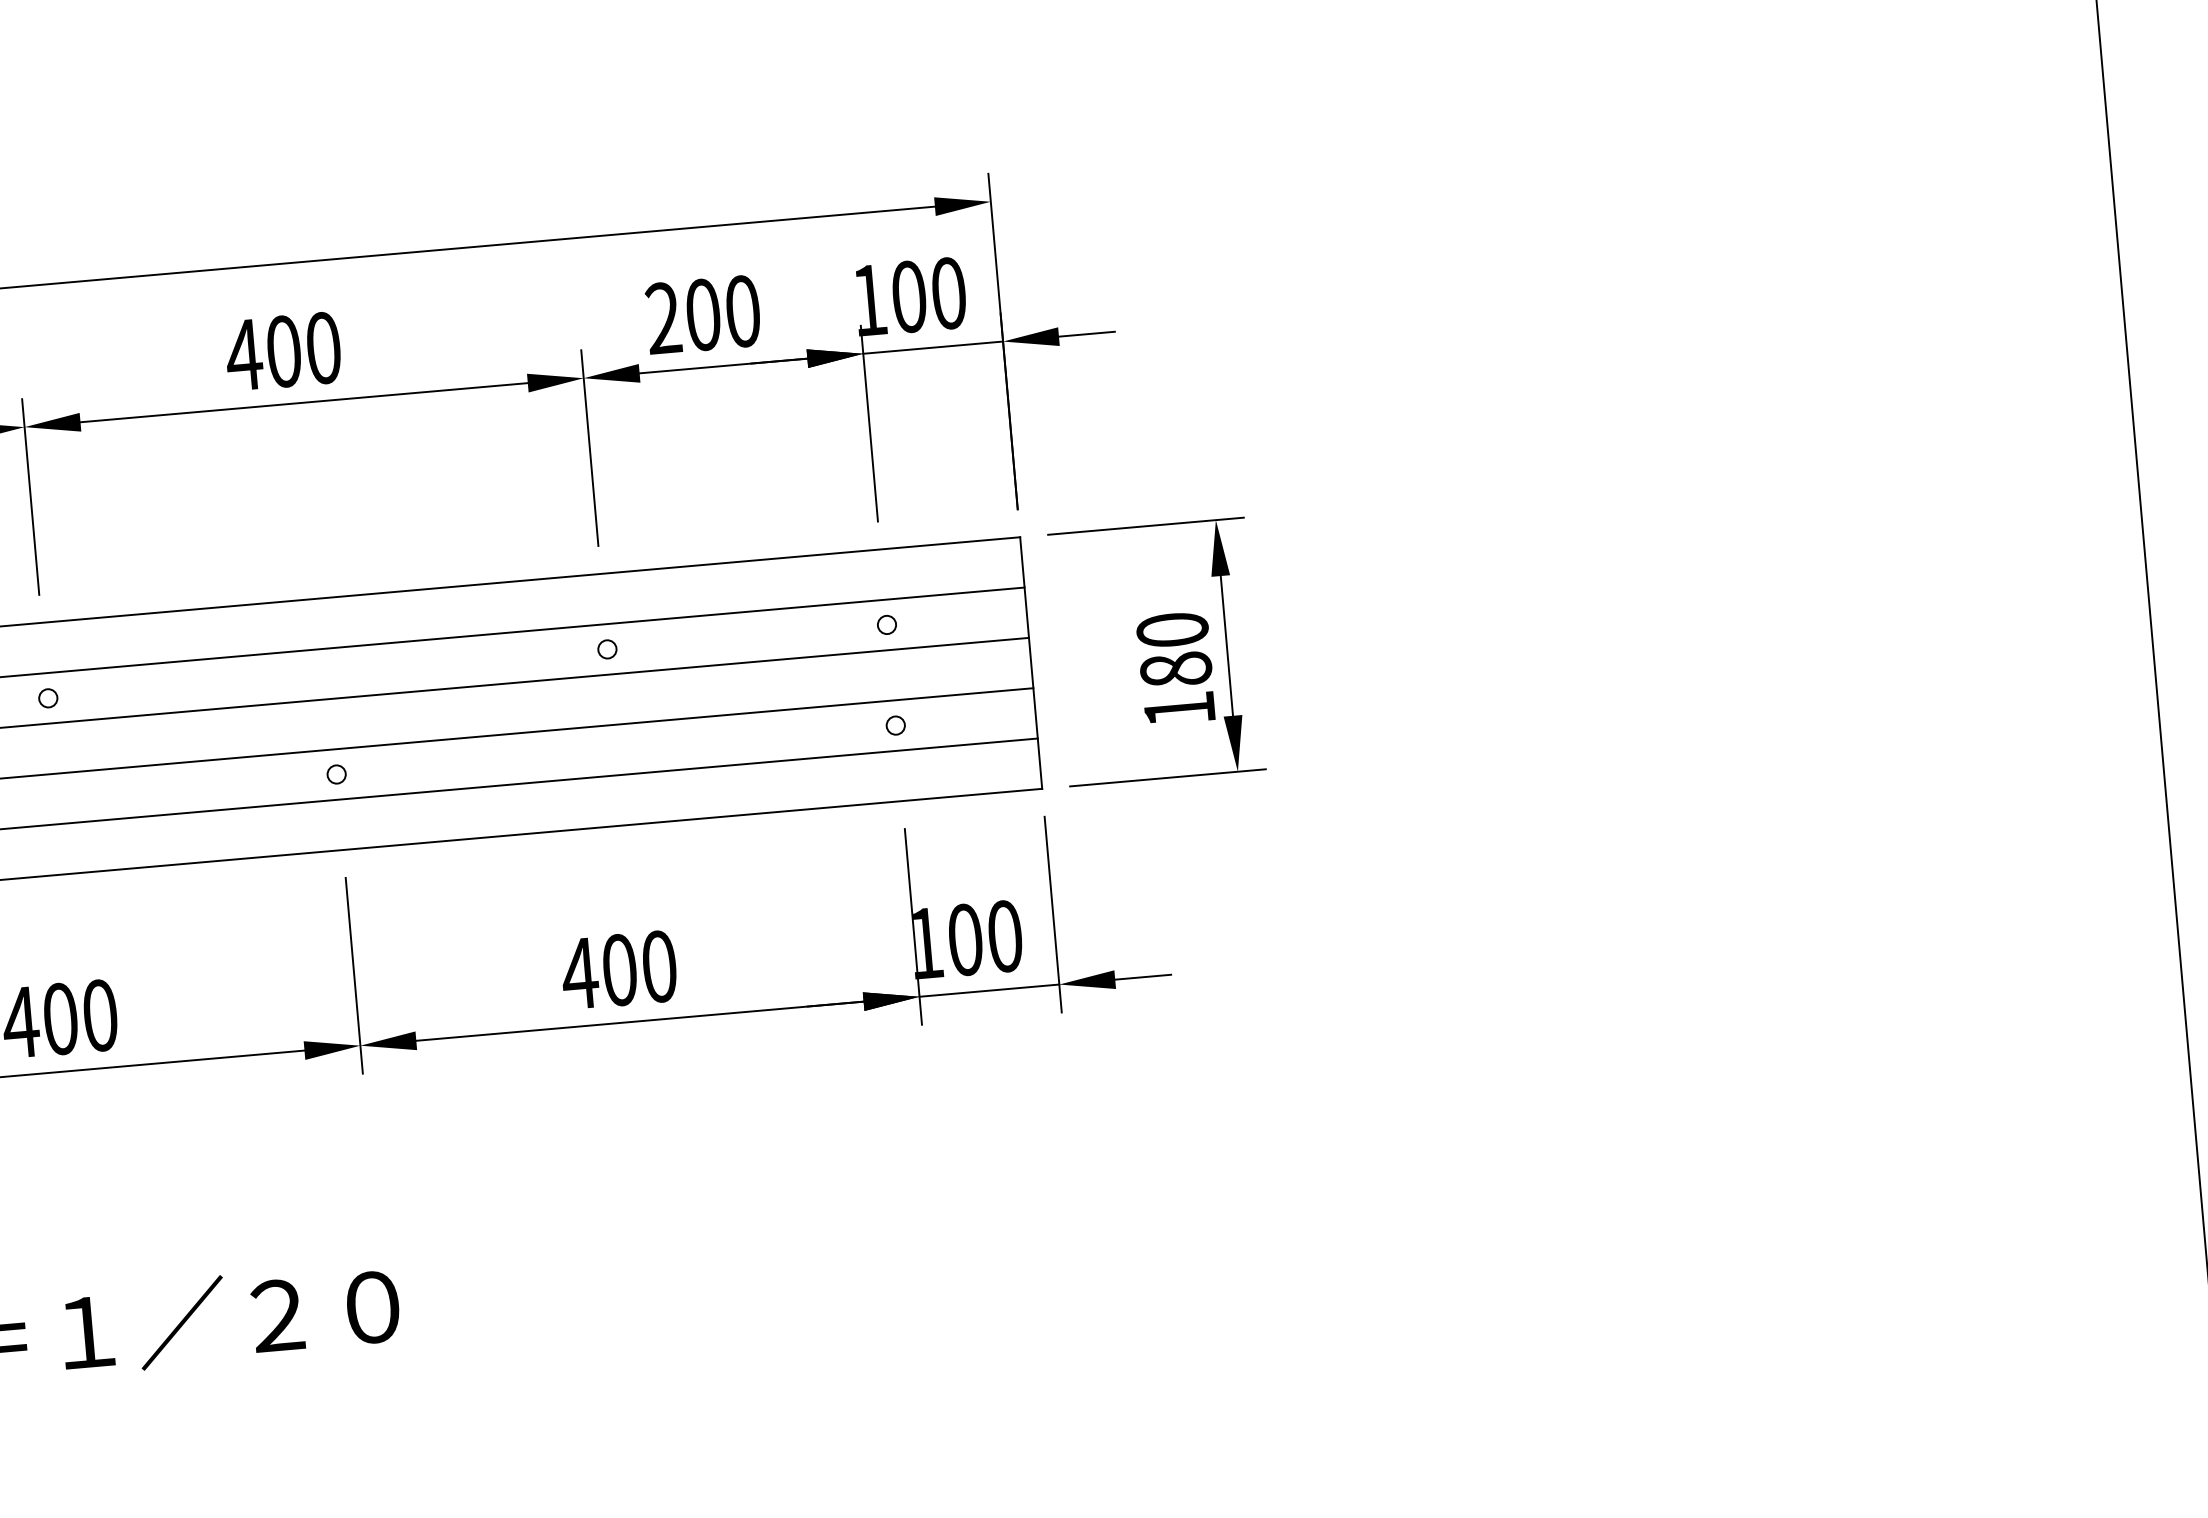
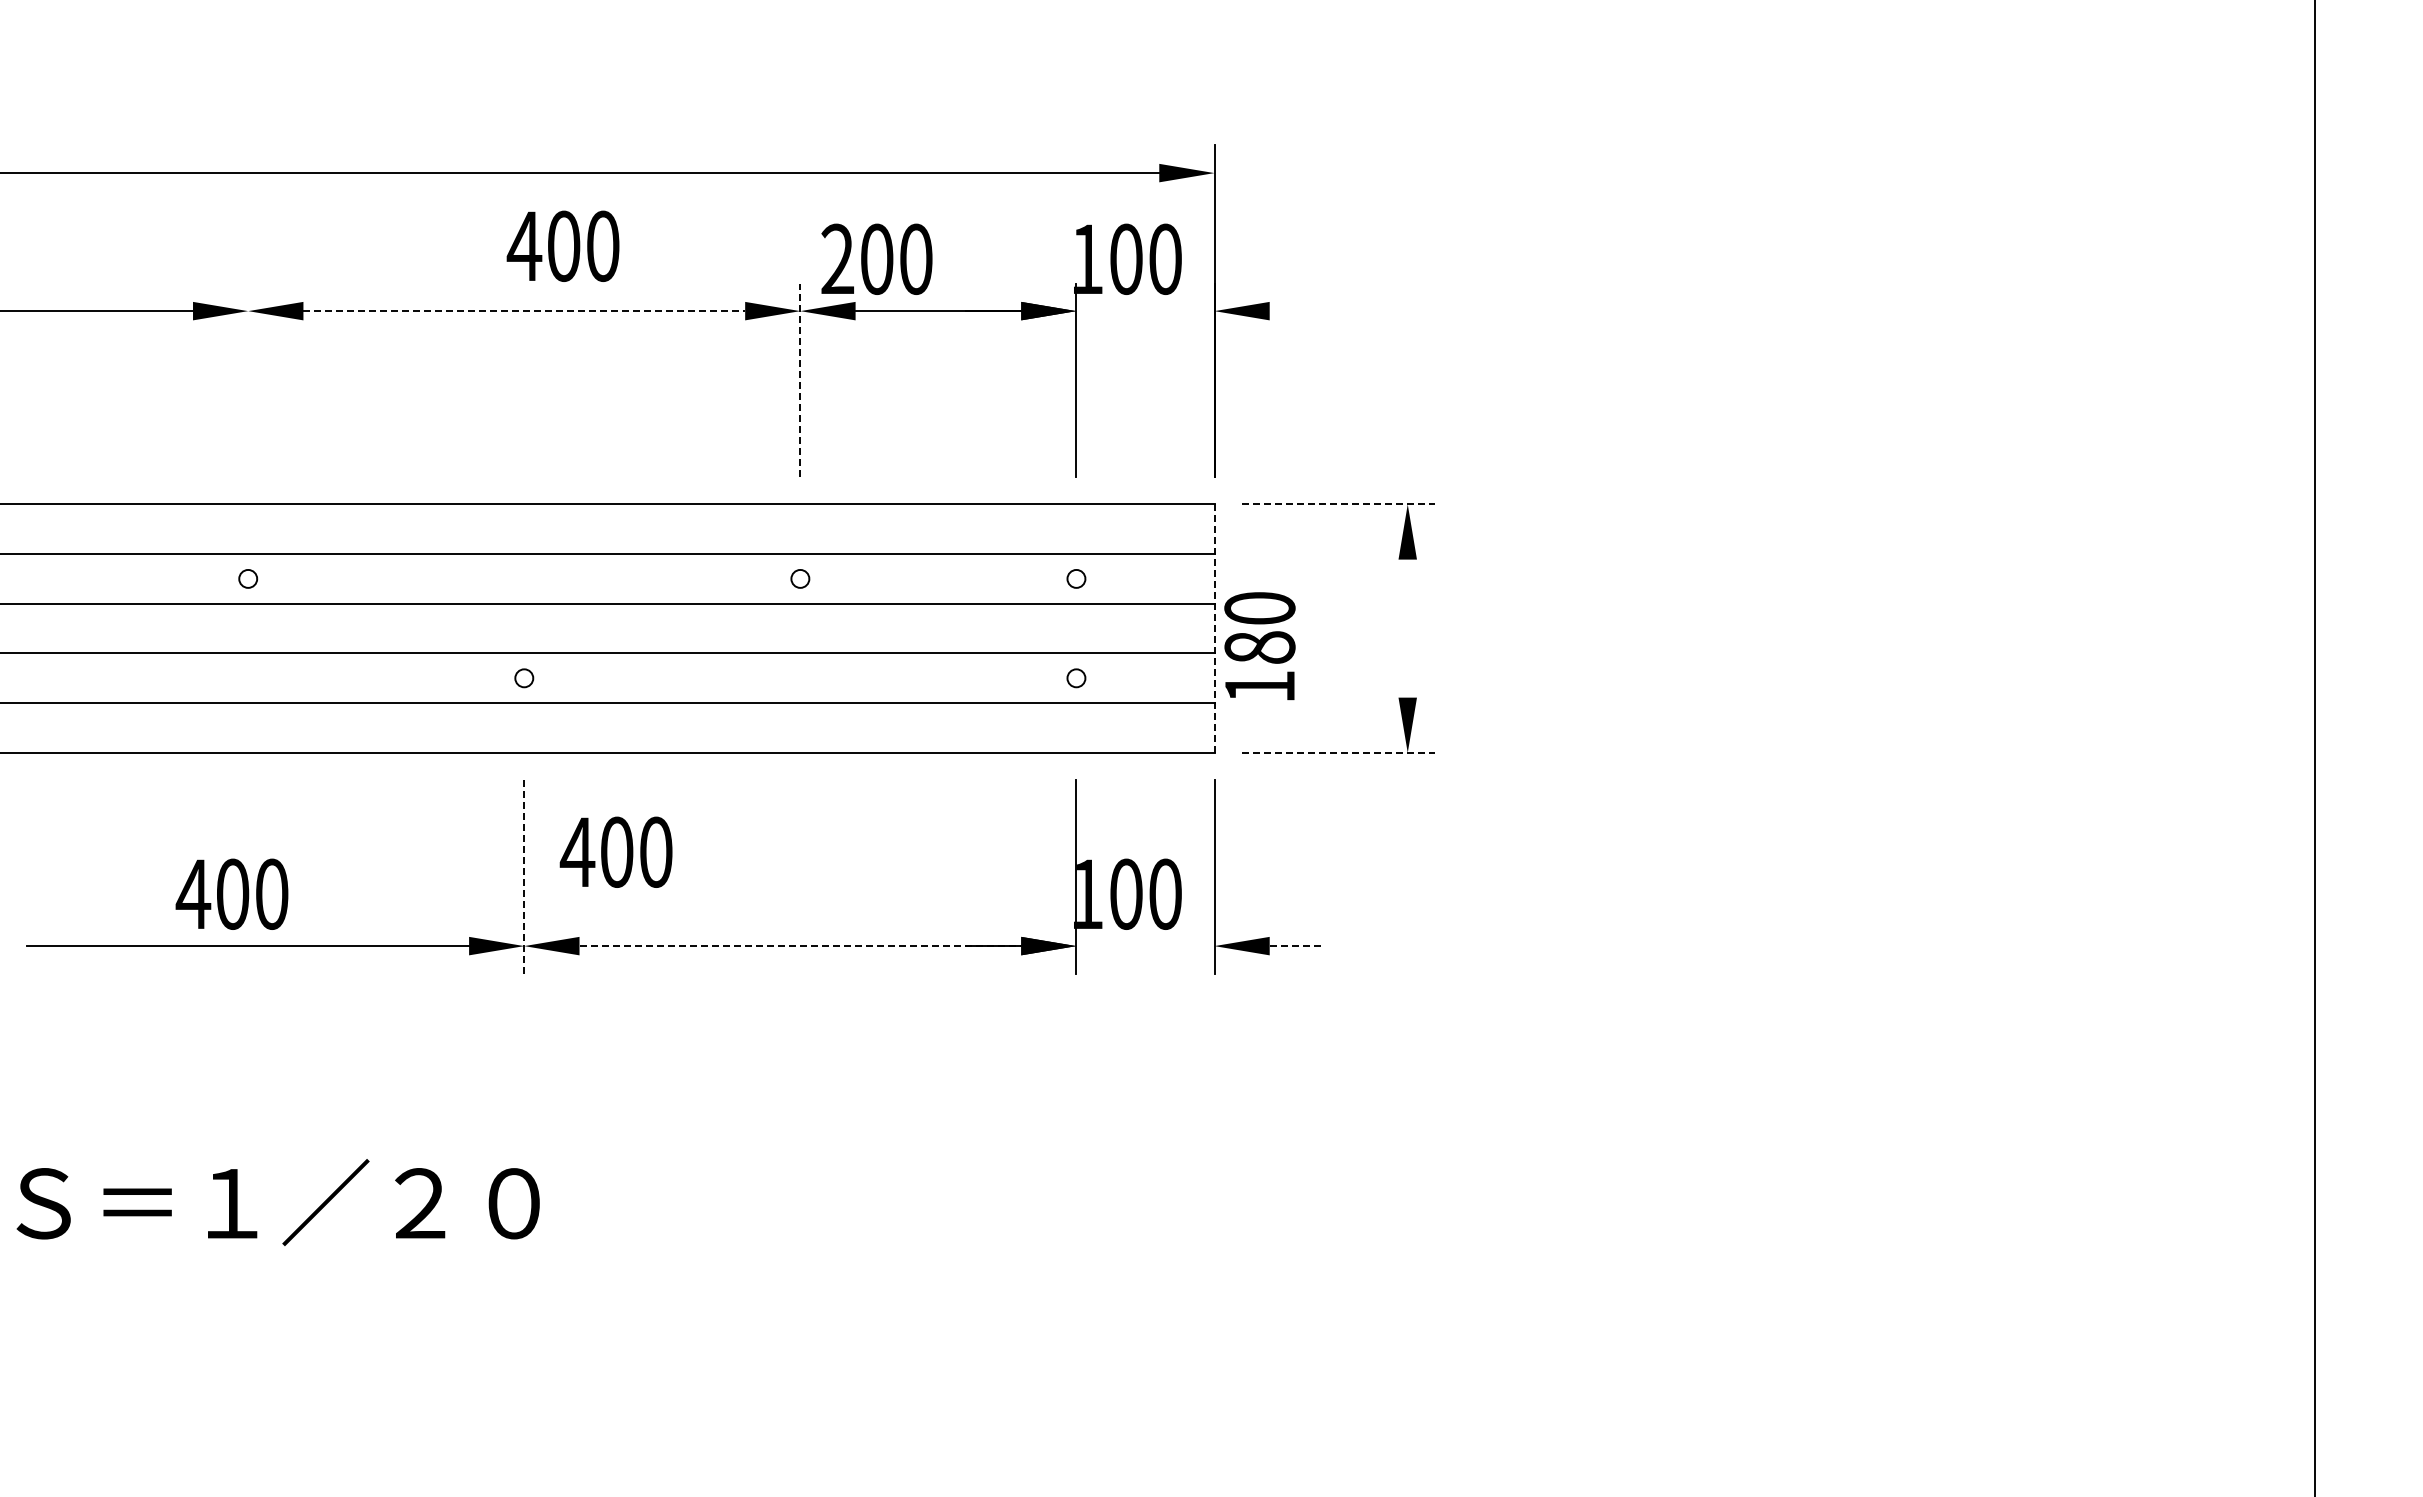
text: (702, 314) -> (876, 258), moved
line: (1086, 334) -> (1296, 311), removed
line: (933, 348) -> (1145, 311), removed
text: (282, 350) -> (562, 245), moved
line: (304, 403) -> (524, 311), solid -> dashed
line: (589, 448) -> (800, 380), solid -> dashed
line: (30, 496) -> (248, 379), removed
line: (1145, 526) -> (1338, 504), solid -> dashed
line: (1226, 645) -> (1407, 628), removed
line: (1031, 663) -> (1214, 629), solid -> dashed
text: (1175, 668) -> (1259, 646), moved
line: (1167, 777) -> (1338, 752), solid -> dashed
text: (618, 969) -> (615, 851), moved
line: (354, 976) -> (524, 877), solid -> dashed
line: (1143, 977) -> (1297, 946), solid -> dashed
line: (989, 991) -> (1145, 946), removed
line: (640, 1021) -> (800, 946), solid -> dashed

